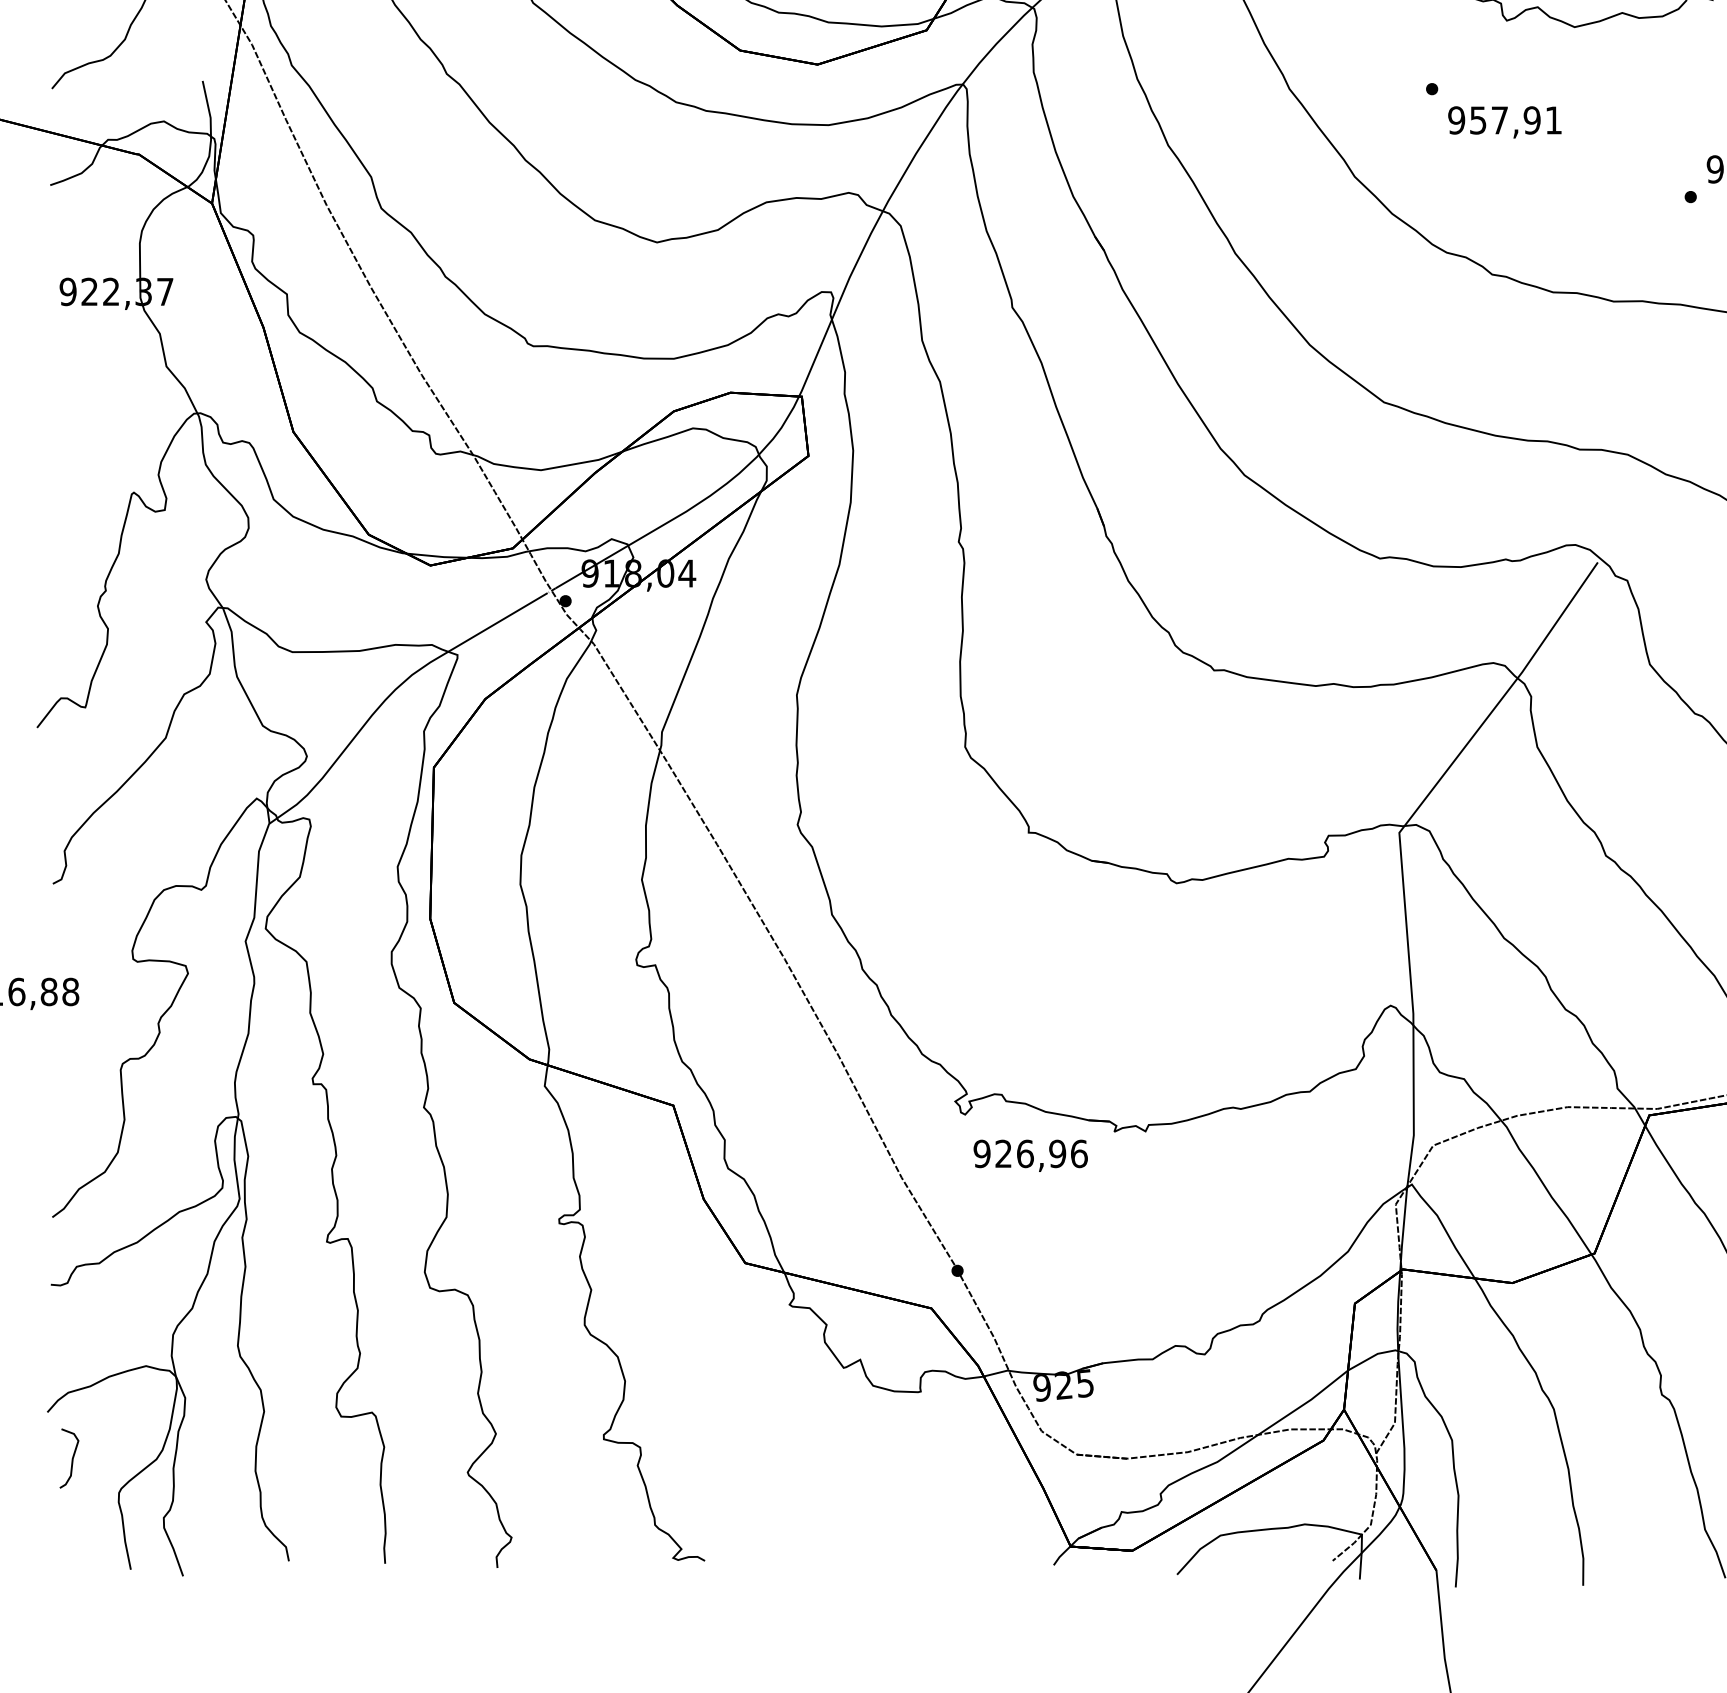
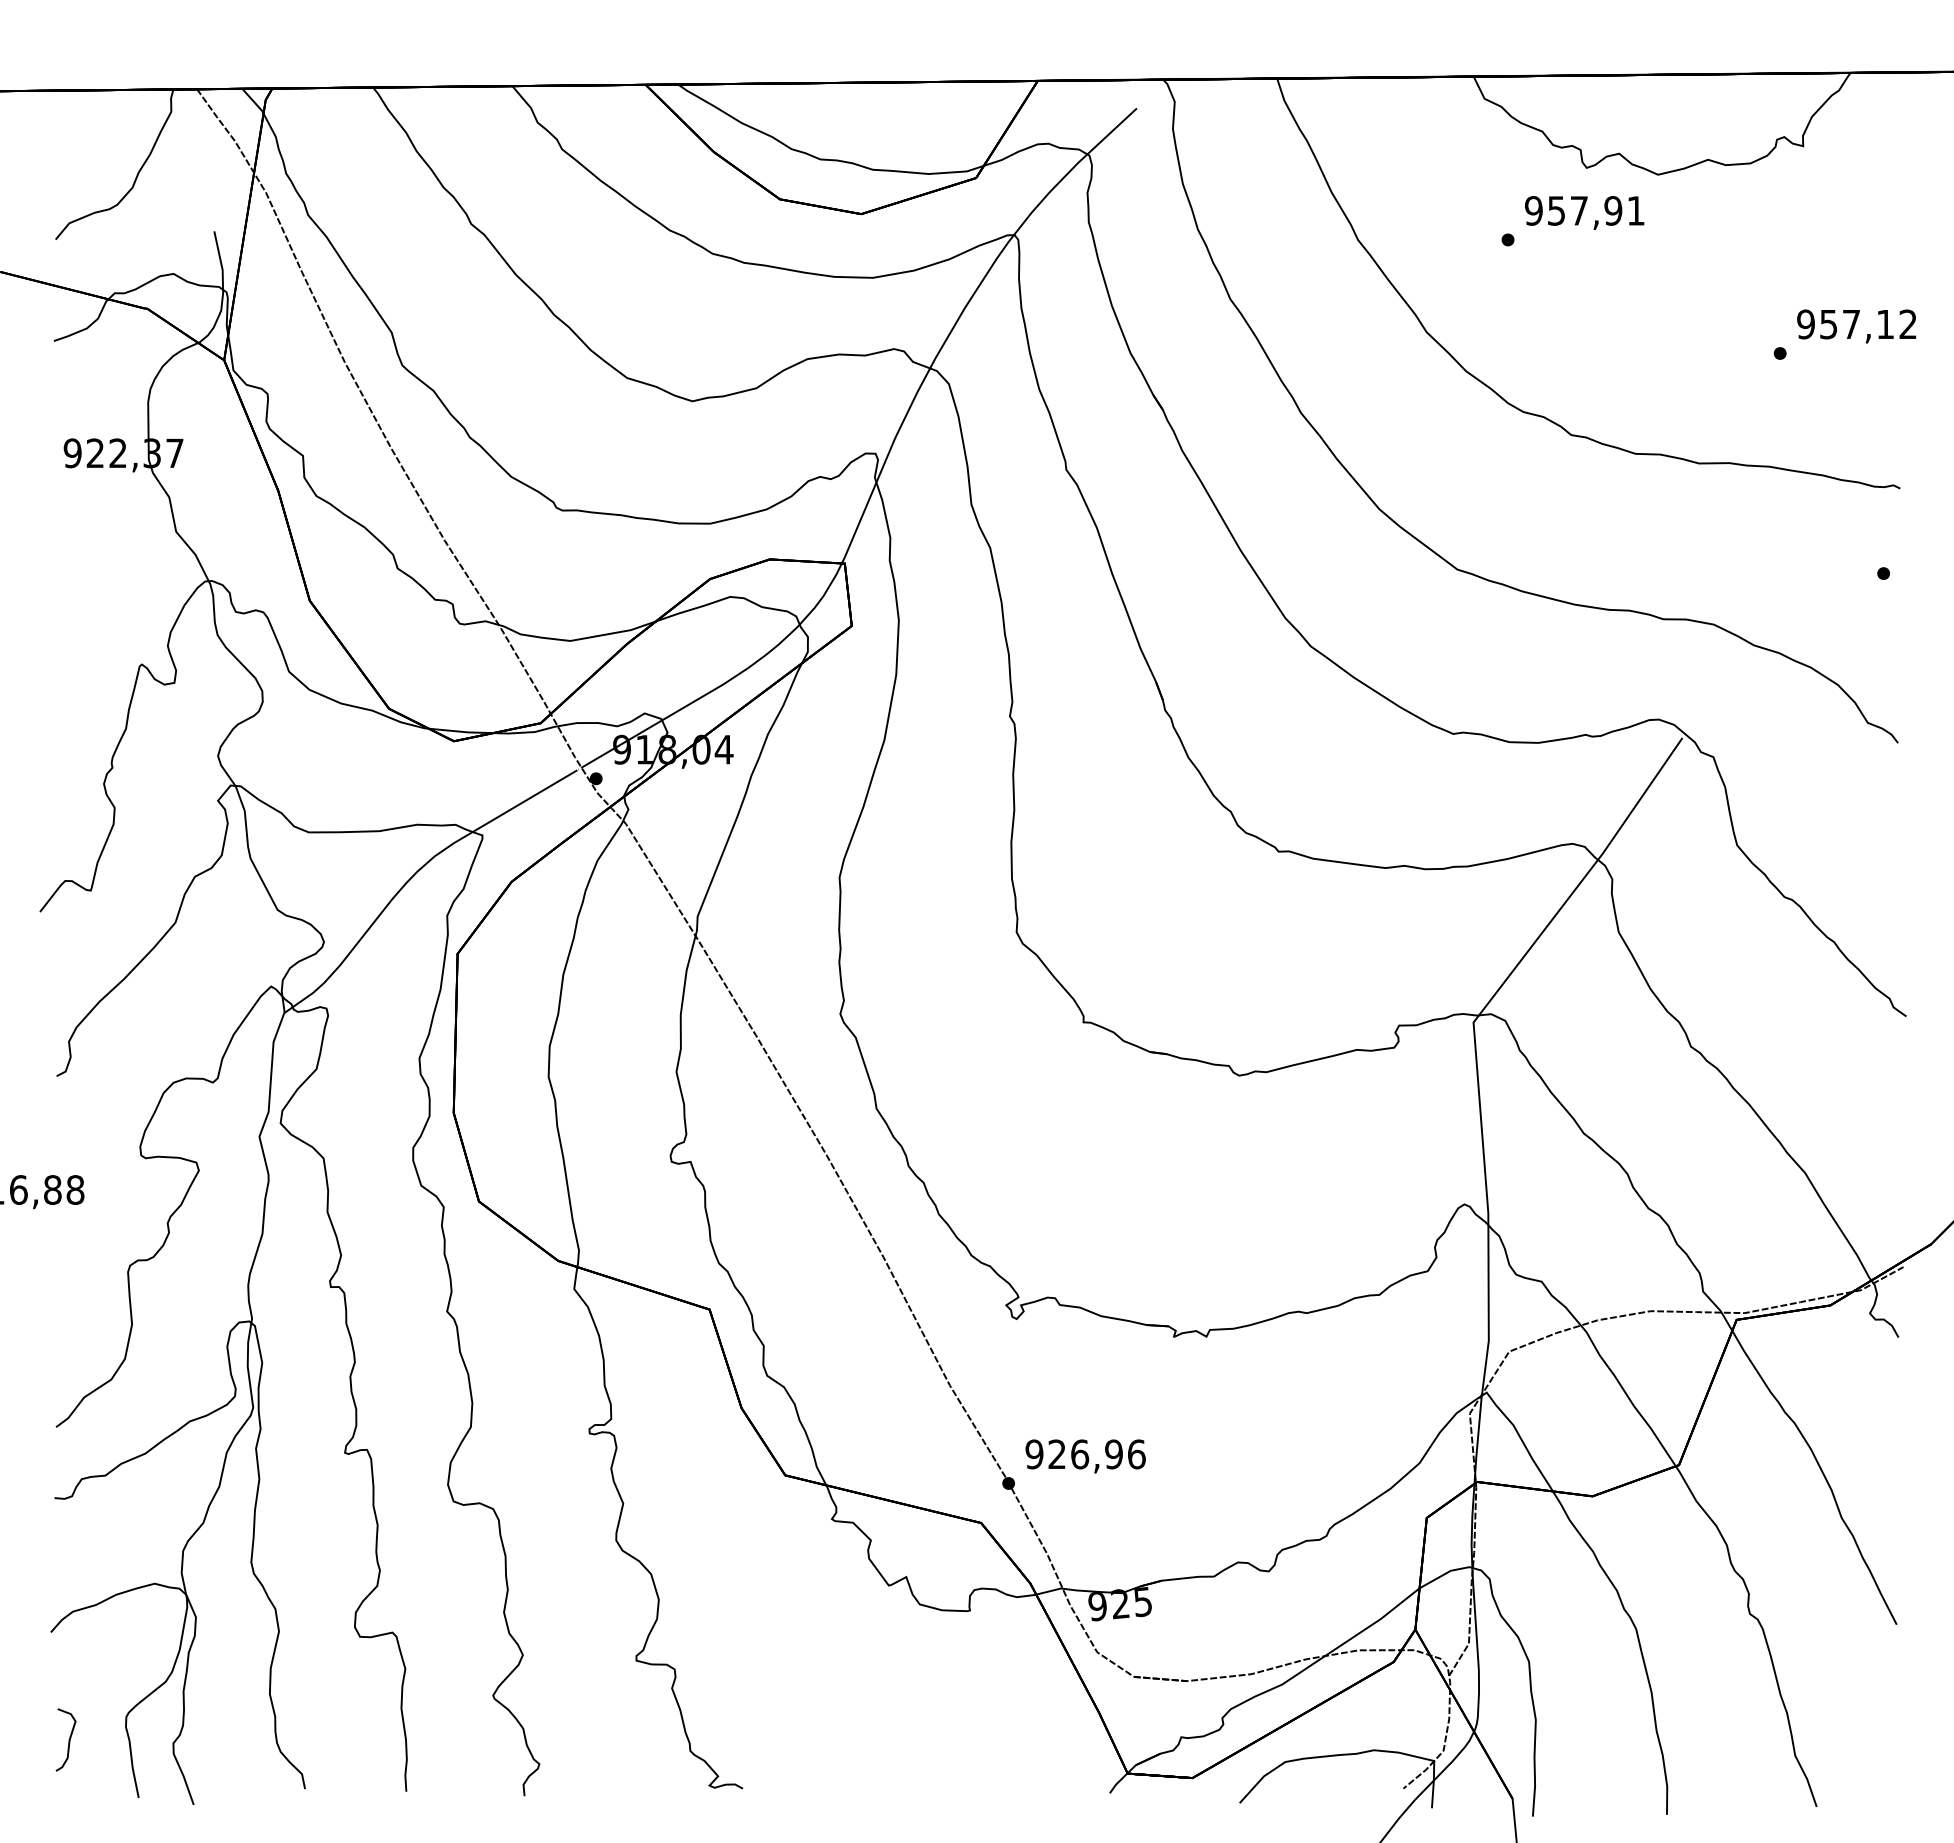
text: (1504, 121) -> (1584, 212), moved
text: (1030, 1155) -> (1085, 1456), moved
curve: (71, 1458) -> (68, 1739), moved

